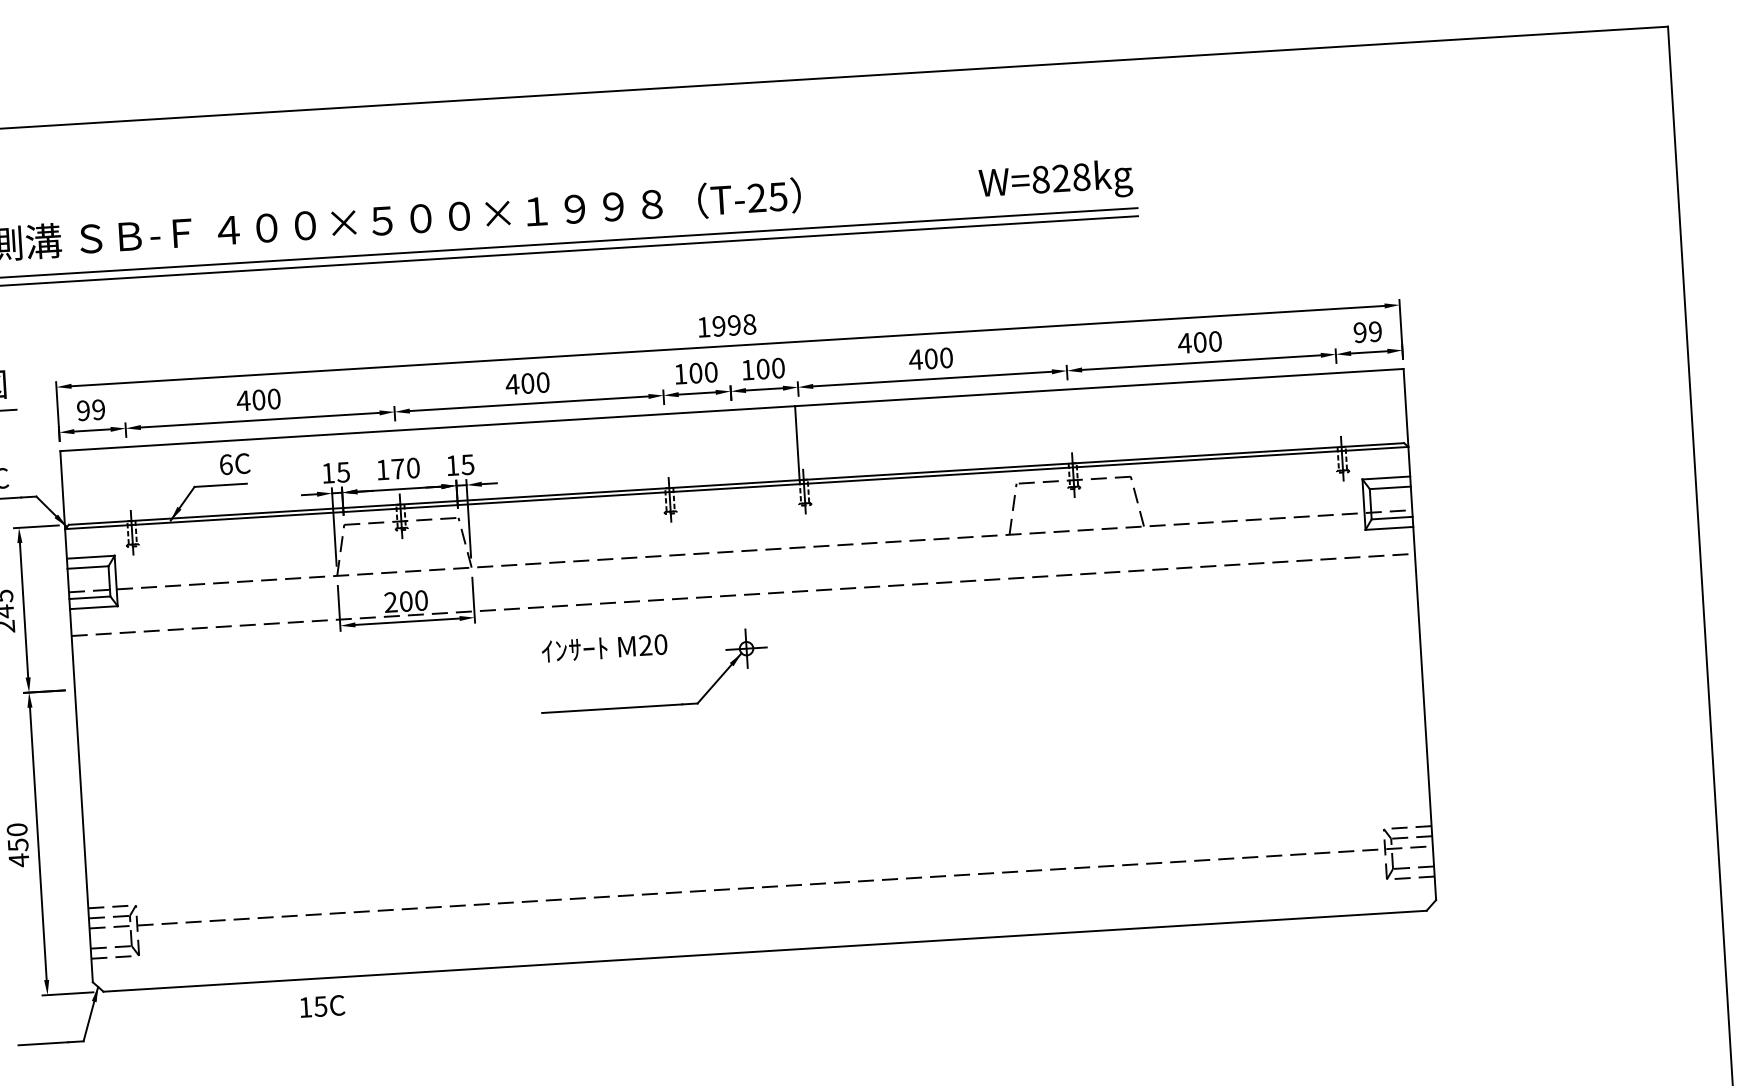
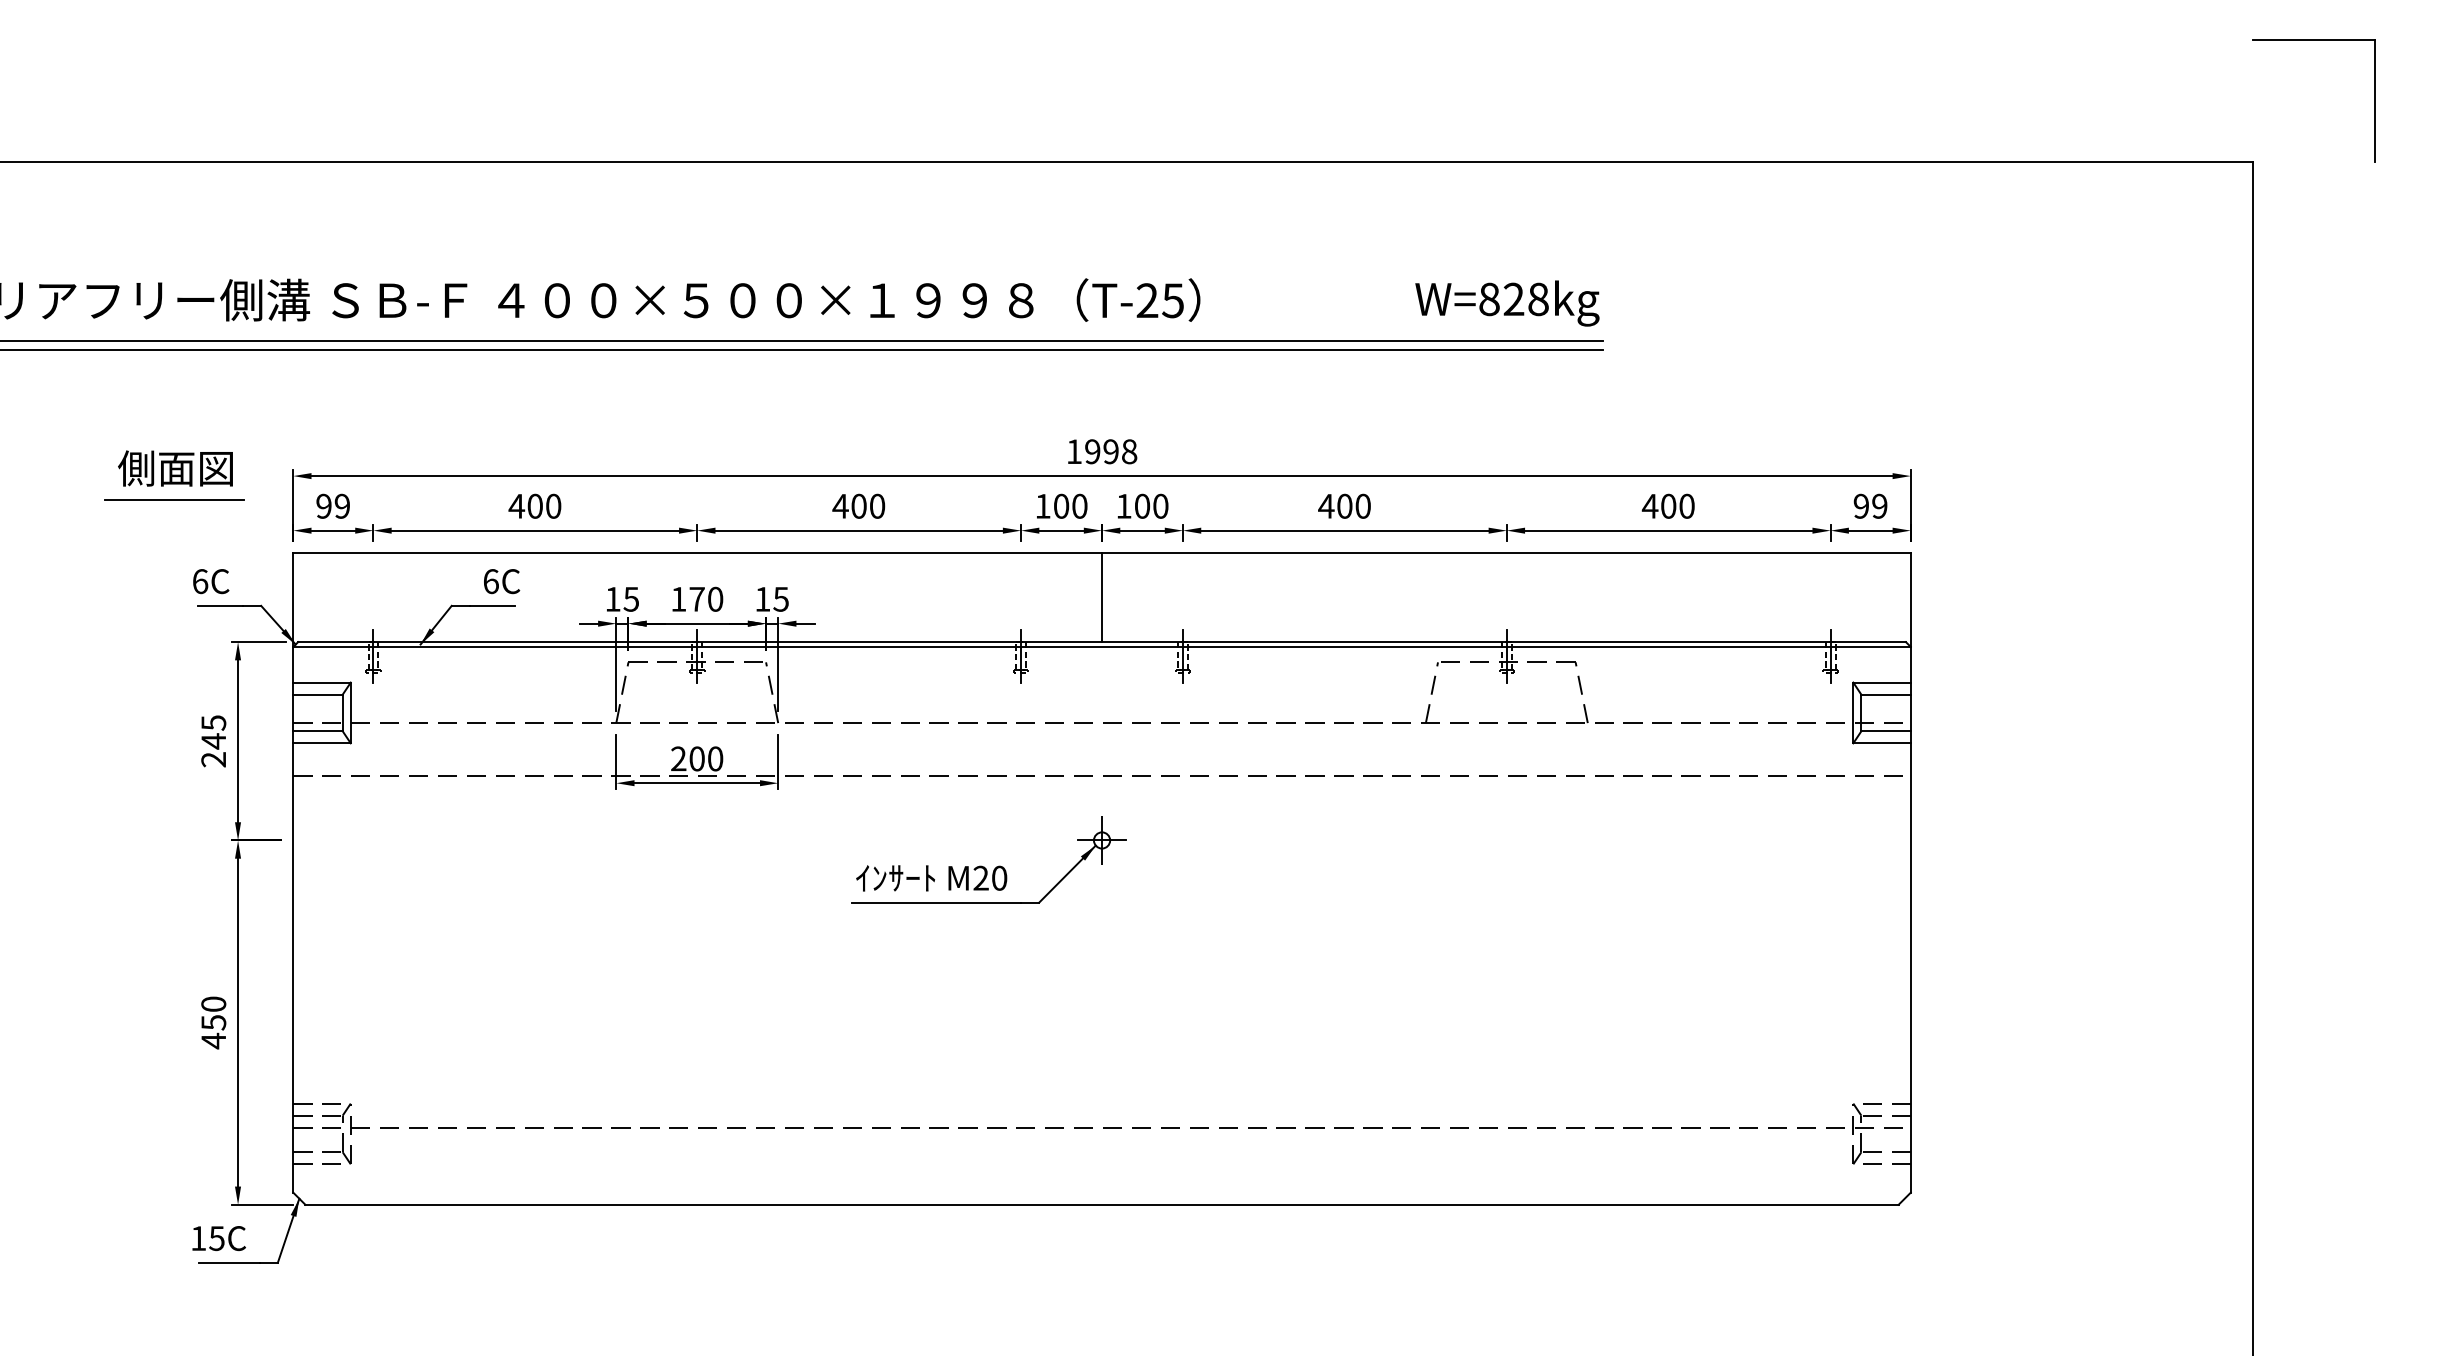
line: (797, 443) -> (1102, 597), moved
text: (604, 648) -> (931, 878), moved
text: (322, 1006) -> (218, 1238), moved

